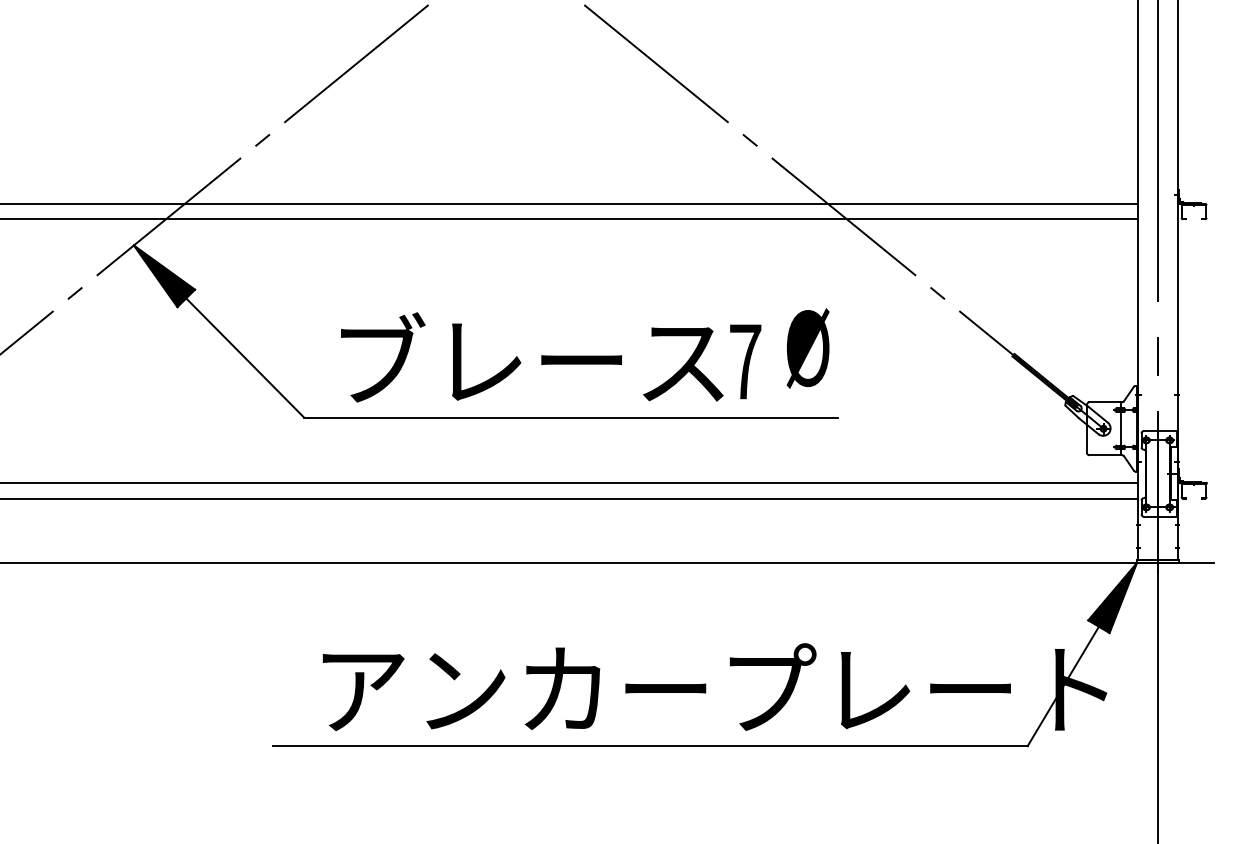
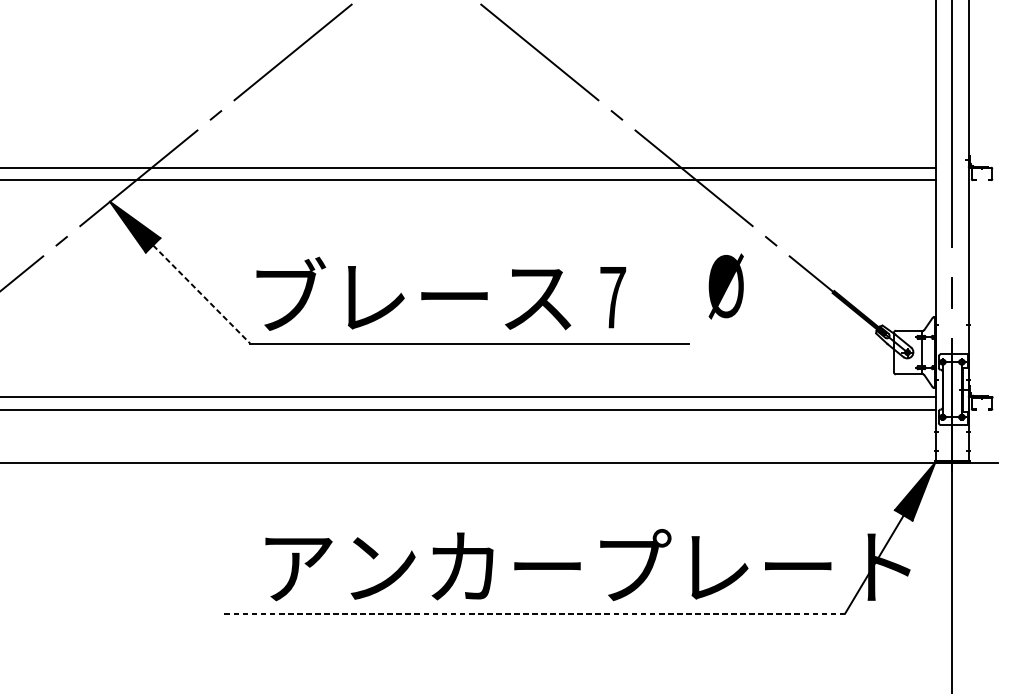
text: (807, 348) -> (725, 286), moved
text: (532, 357) -> (414, 293), moved
line: (245, 358) -> (201, 294), solid -> dashed
line: (650, 746) -> (534, 613), solid -> dashed

